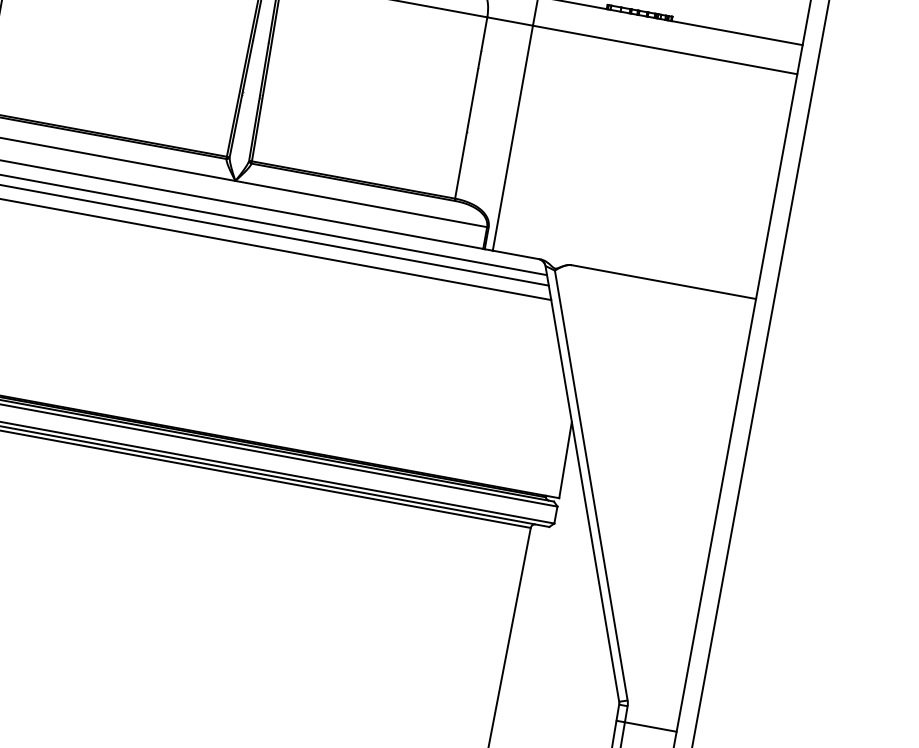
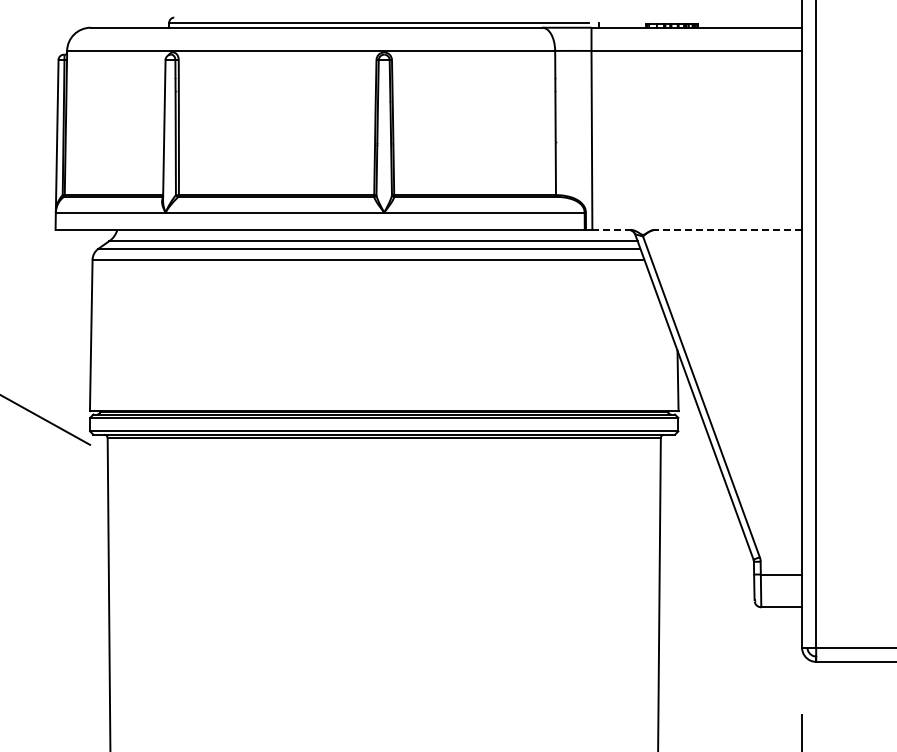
line: (518, 254) -> (612, 229), solid -> dashed
line: (663, 281) -> (728, 229), solid -> dashed

